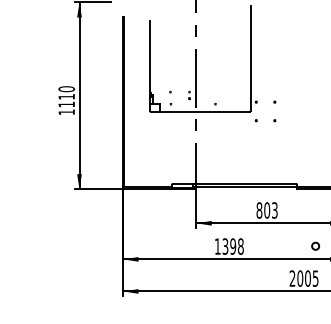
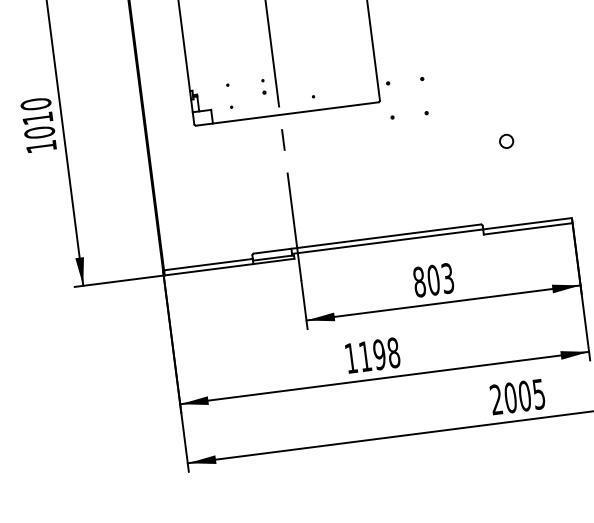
text: (66, 104) -> (39, 132), 1110 -> 1010
circle: (315, 245) -> (506, 140), moved
text: (225, 246) -> (365, 356), 1398 -> 1198

